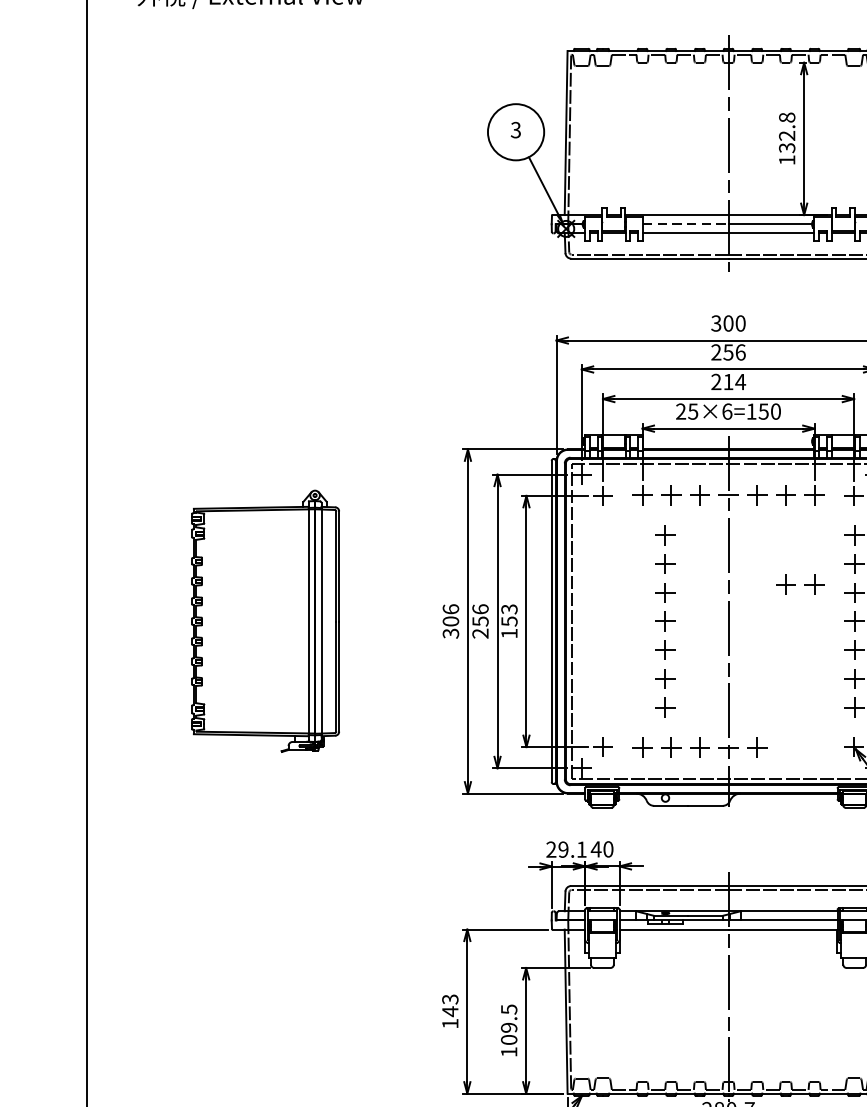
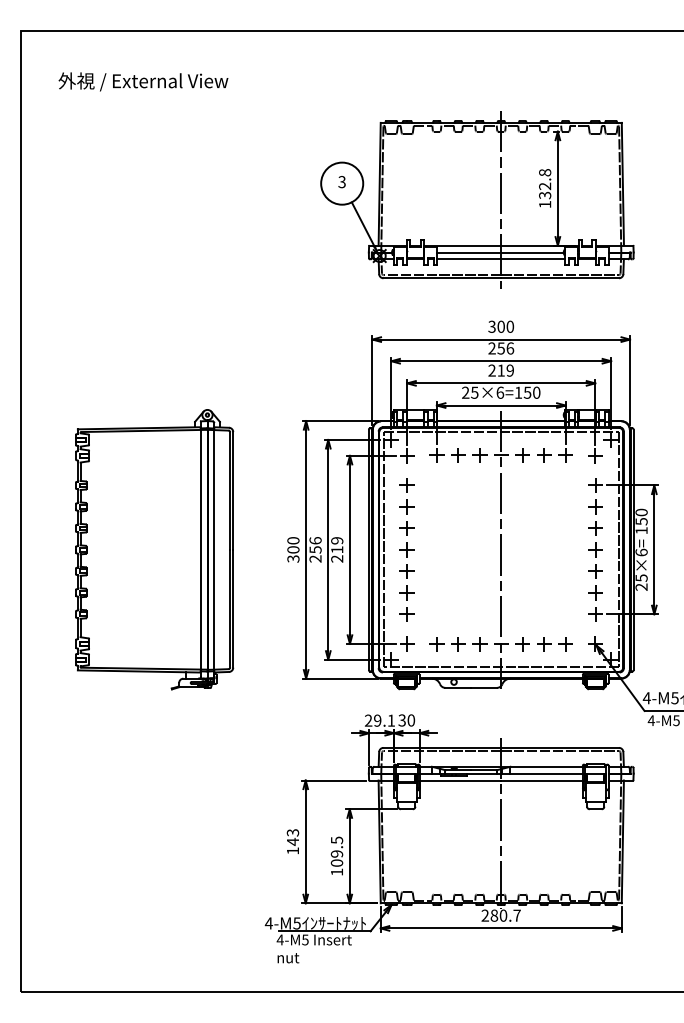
line: (686, 224) -> (469, 252), dashed -> solid
text: (740, 381) -> (510, 370), 214 -> 219
part: (799, 584) -> (554, 644), moved
text: (451, 608) -> (293, 540), 306 -> 300
part: (265, 620) -> (154, 549), size x1.43
text: (509, 620) -> (337, 549), 153 -> 219
part: (664, 620) -> (406, 549), moved
text: (596, 849) -> (402, 720), 40 -> 30

